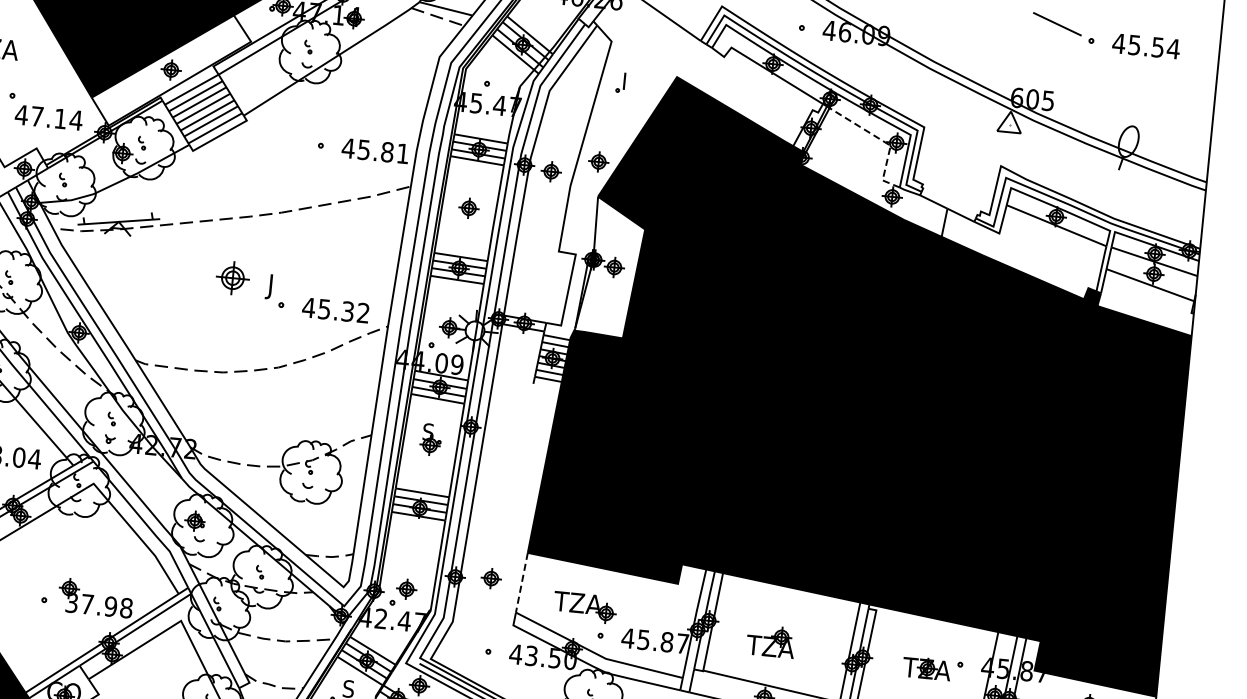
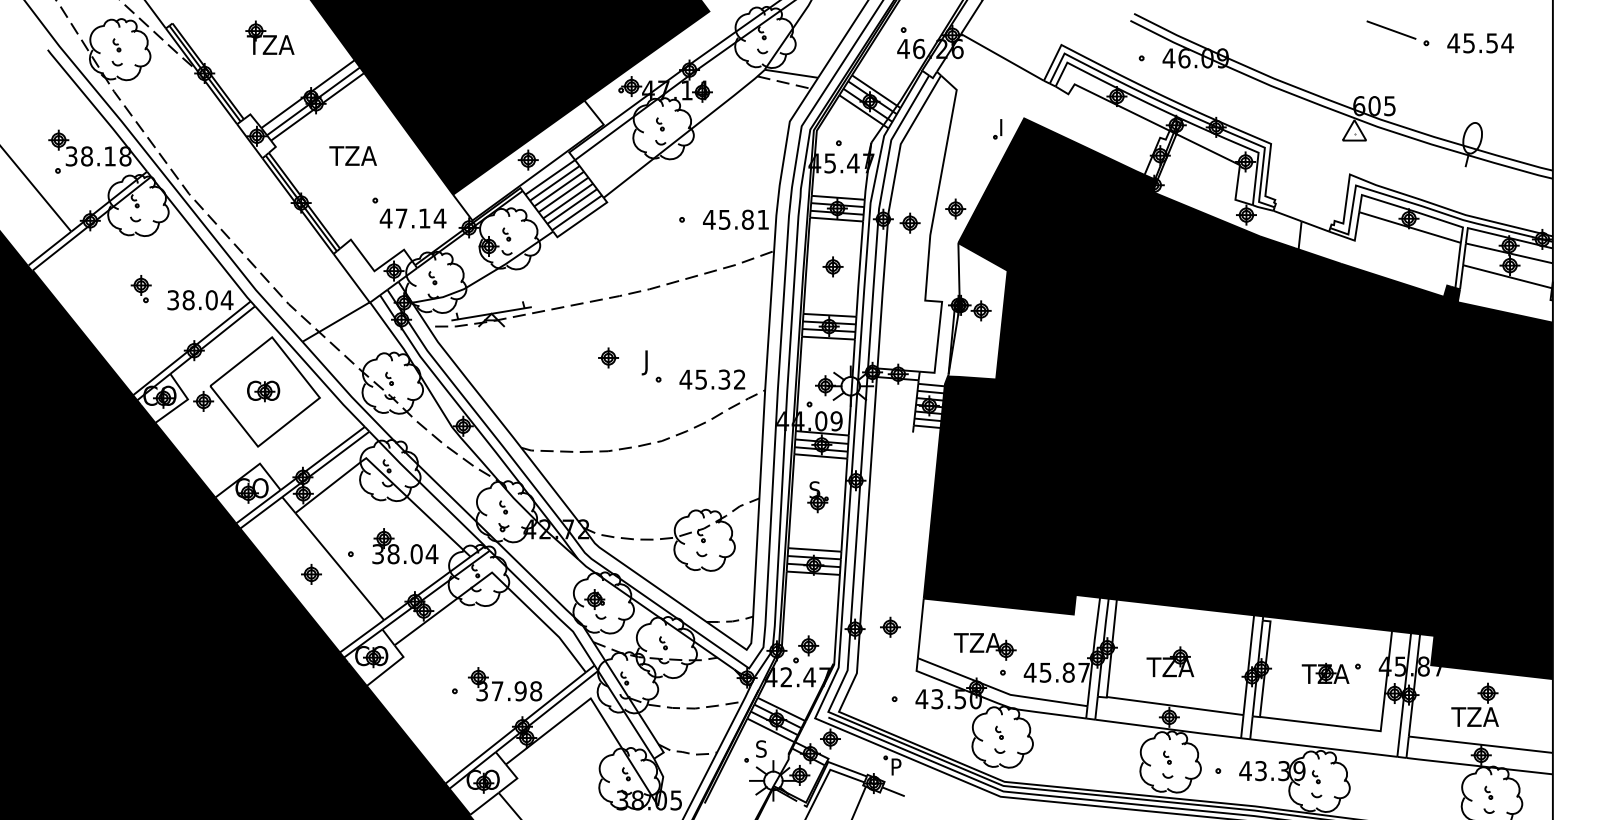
part: (620, 82) -> (997, 129), moved
line: (883, 141) -> (1232, 161), dashed -> solid
part: (232, 277) -> (608, 357), size x0.62
line: (521, 582) -> (920, 628), dashed -> solid

